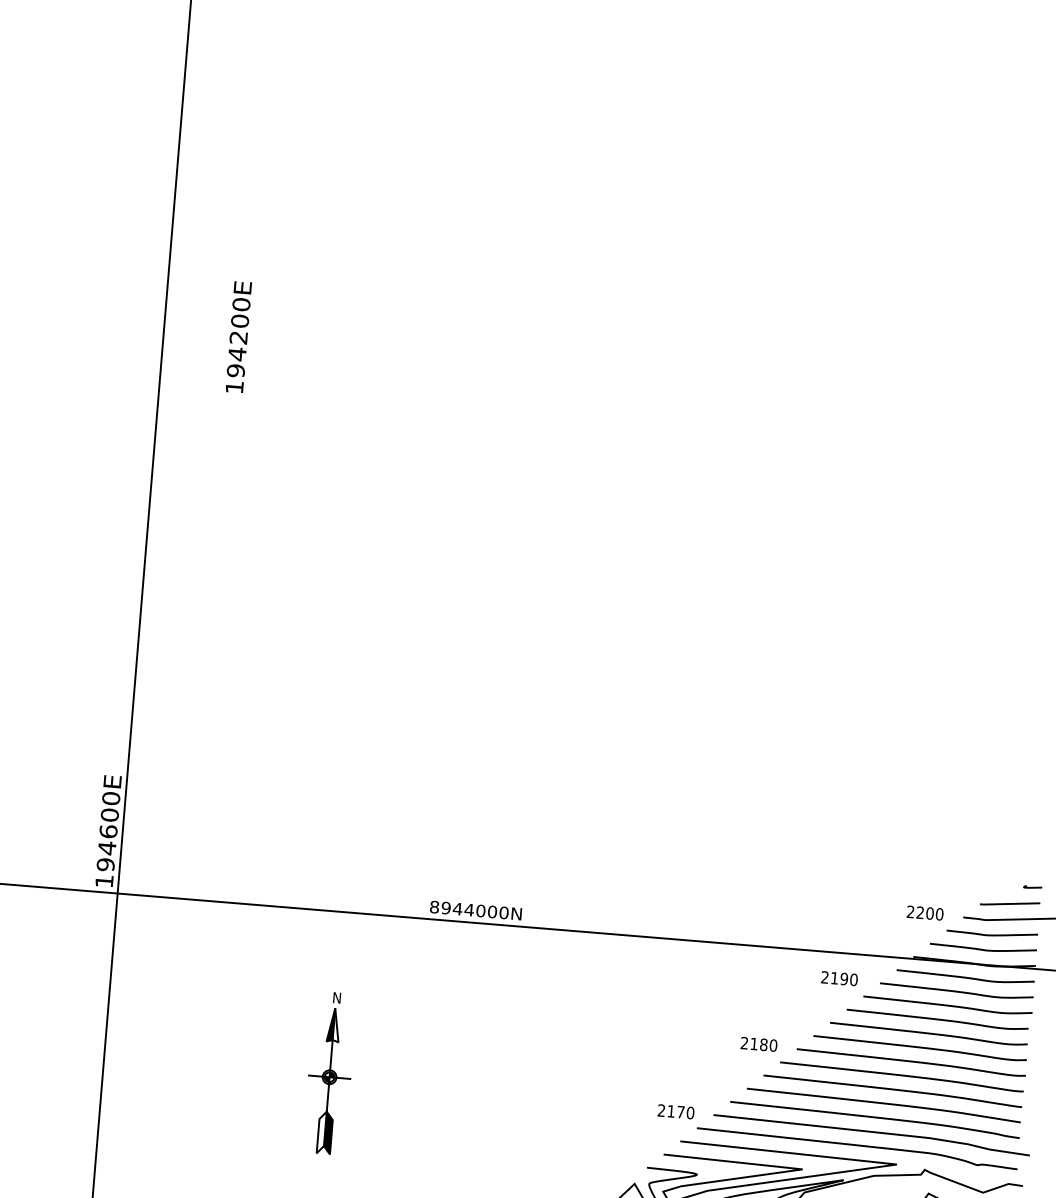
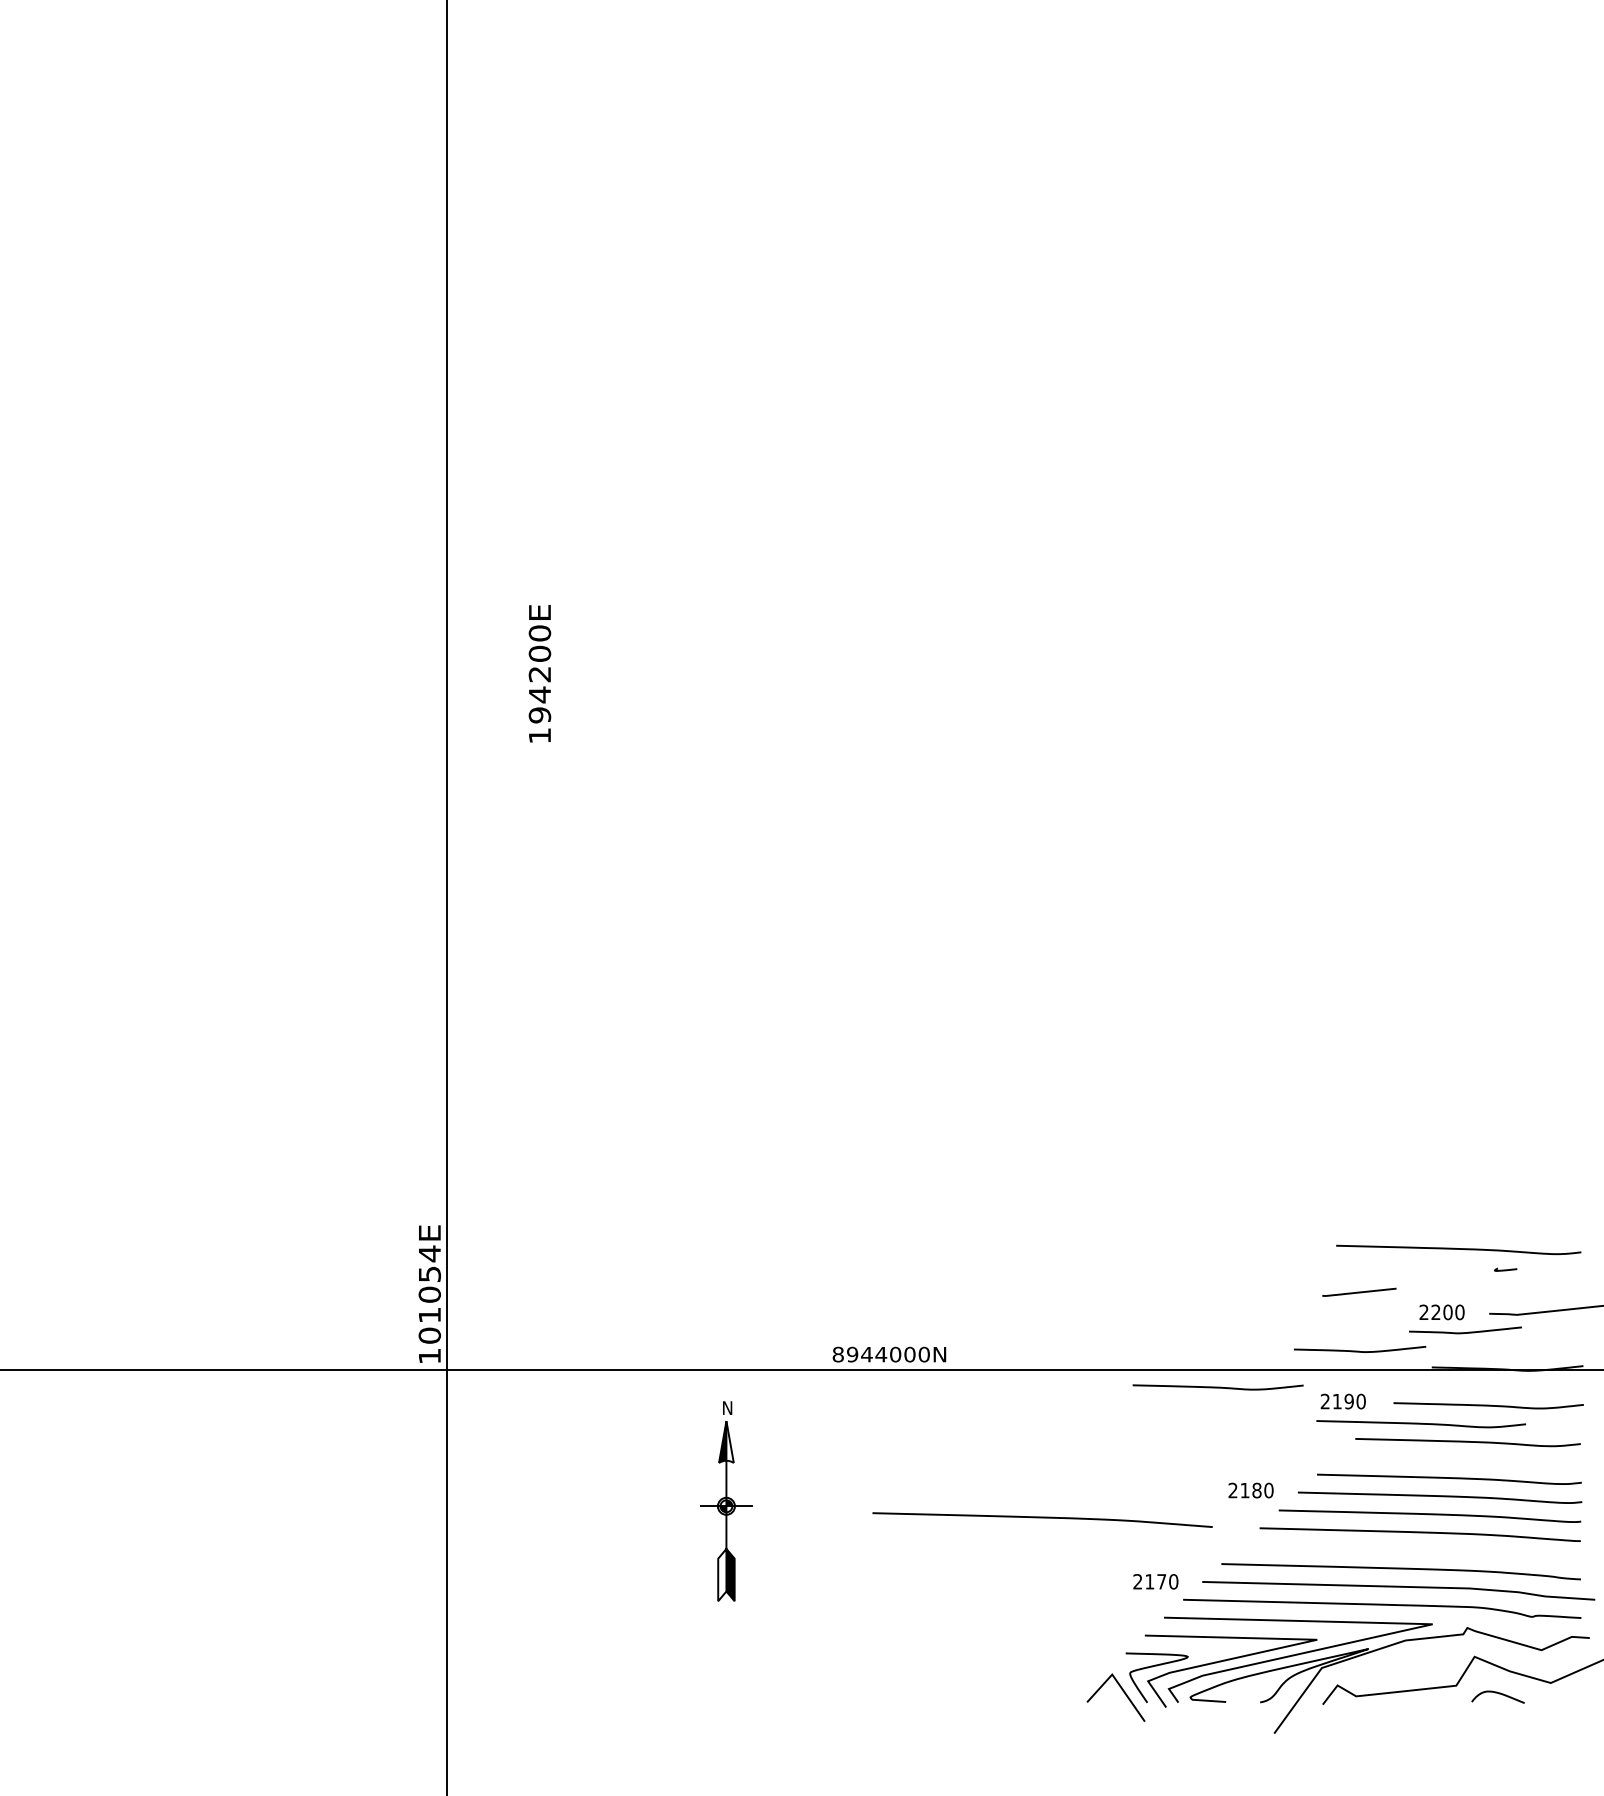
text: (108, 831) -> (429, 1294), 194600E -> 101054E
curve: (1032, 887) -> (1505, 1269), moved
line: (1010, 903) -> (1359, 1291), moved
curve: (992, 935) -> (1465, 1332), moved
curve: (982, 948) -> (1359, 1350), moved
curve: (965, 977) -> (1217, 1387), moved
curve: (948, 1006) -> (1421, 1424), moved
curve: (928, 1033) -> (1458, 1249), moved
part: (330, 1073) -> (726, 1501), moved
curve: (883, 1104) -> (1042, 1518), moved

